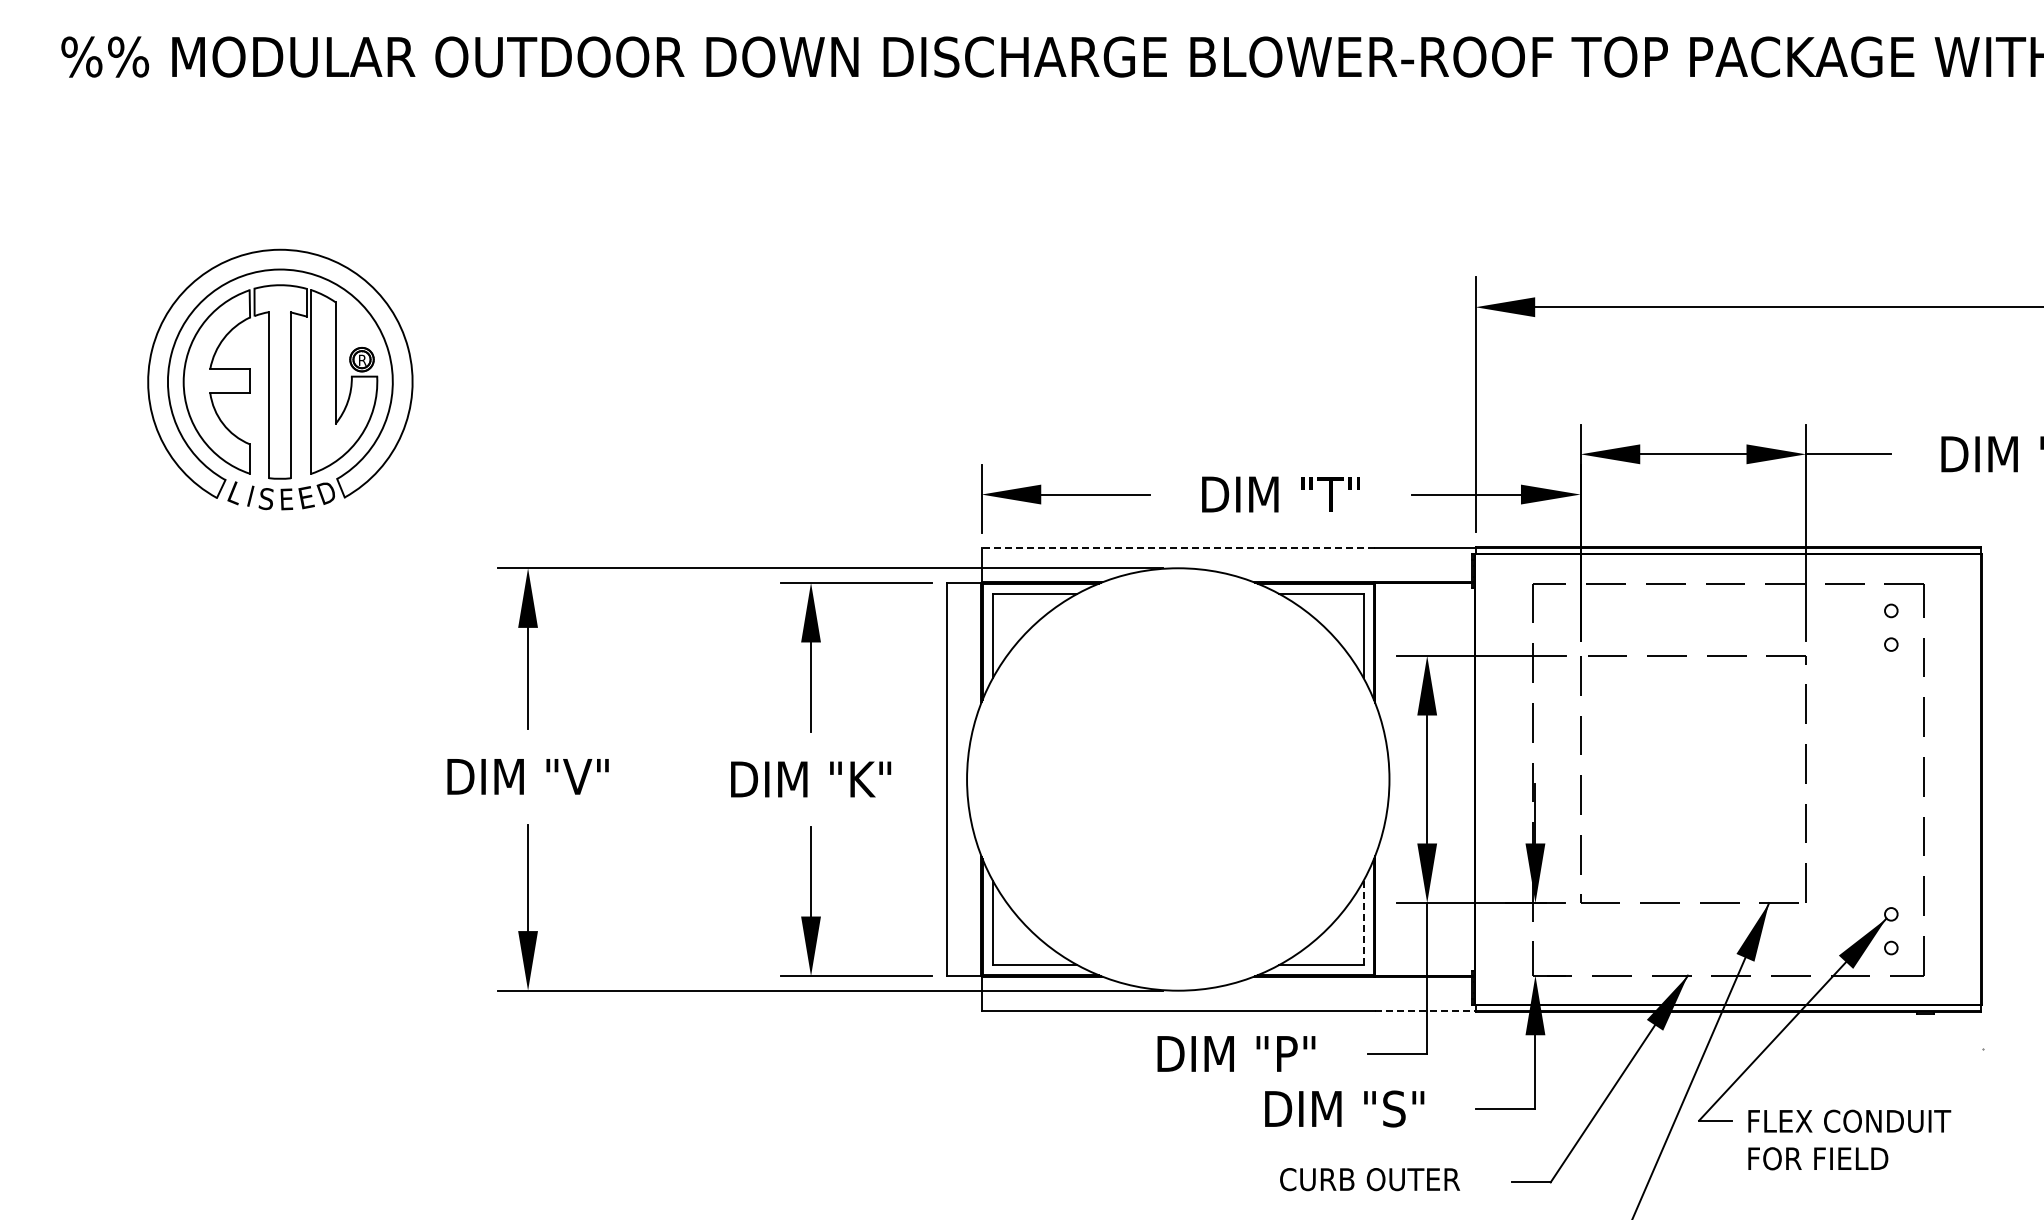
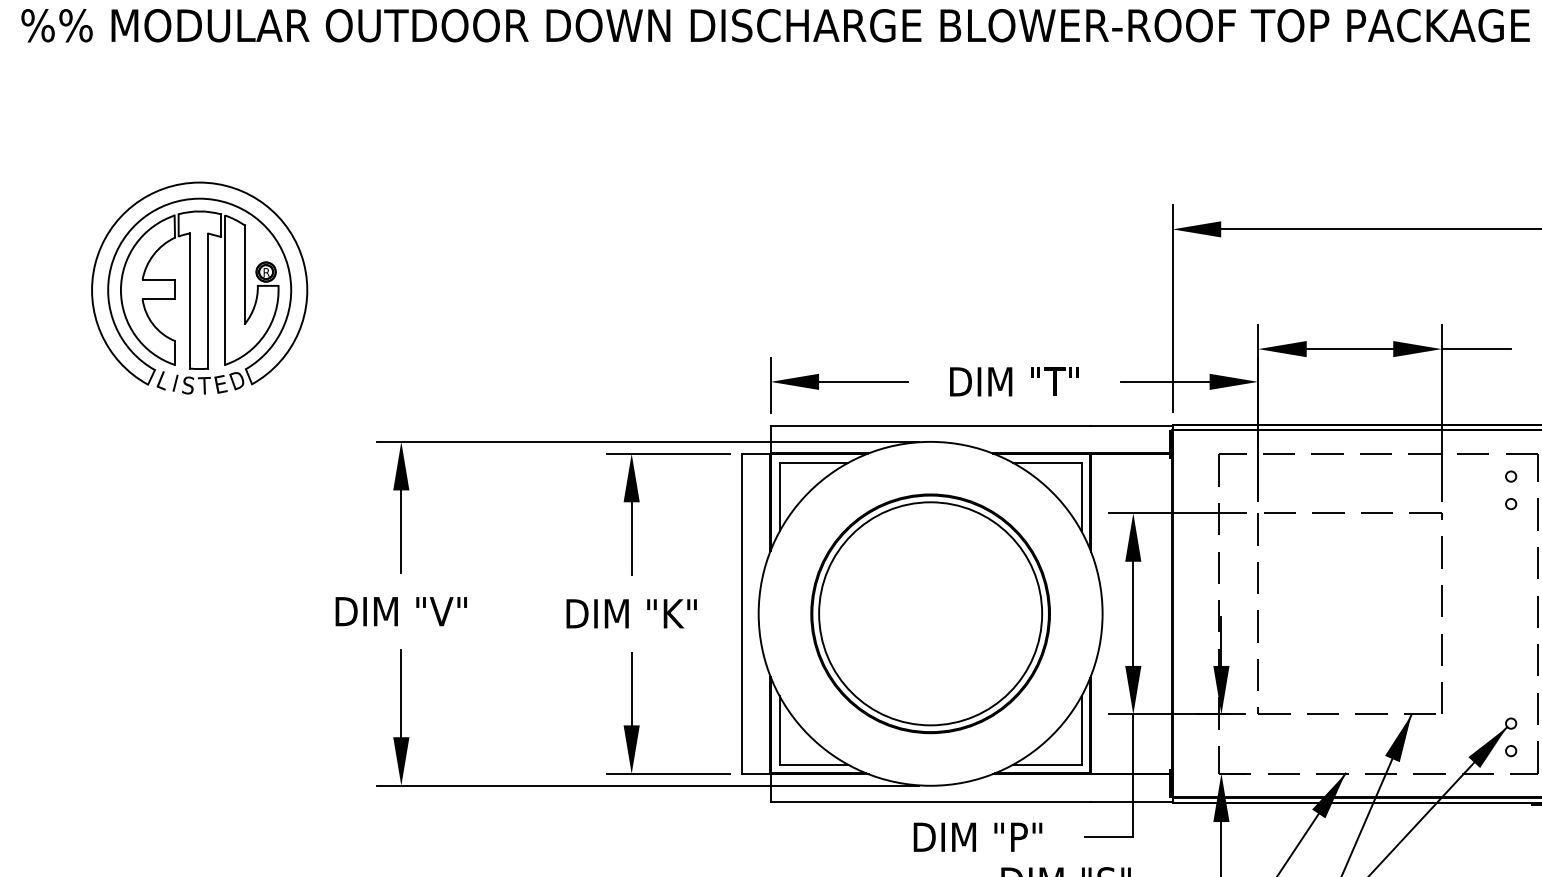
text: (286, 499) -> (204, 385), E -> T
line: (1178, 548) -> (930, 425), dashed -> solid
part: (1177, 779) -> (930, 613), added
line: (1363, 922) -> (1081, 730), dashed -> solid
line: (1425, 1010) -> (1131, 801), dashed -> solid

